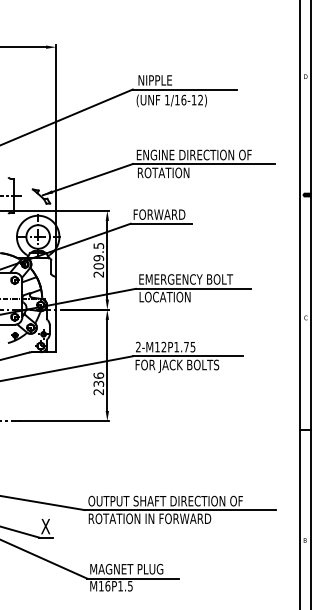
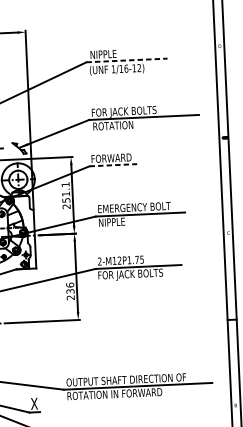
line: (185, 89) -> (127, 60), solid -> dashed
text: (194, 155) -> (136, 111), ENGINE DIRECTION OF -> FOR JACK BOLTS
line: (161, 223) -> (113, 165), solid -> dashed
text: (98, 256) -> (65, 192), 209.5 -> 251.1
text: (165, 296) -> (119, 221), LOCATION -> NIPPLE

